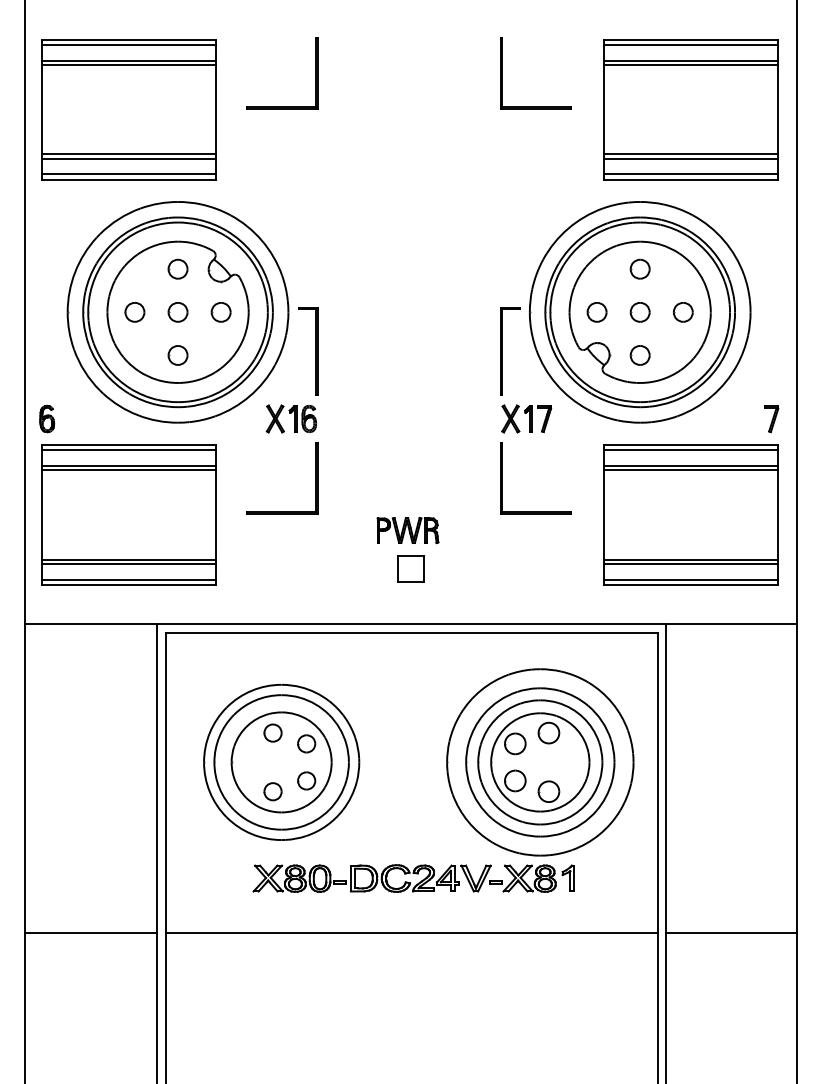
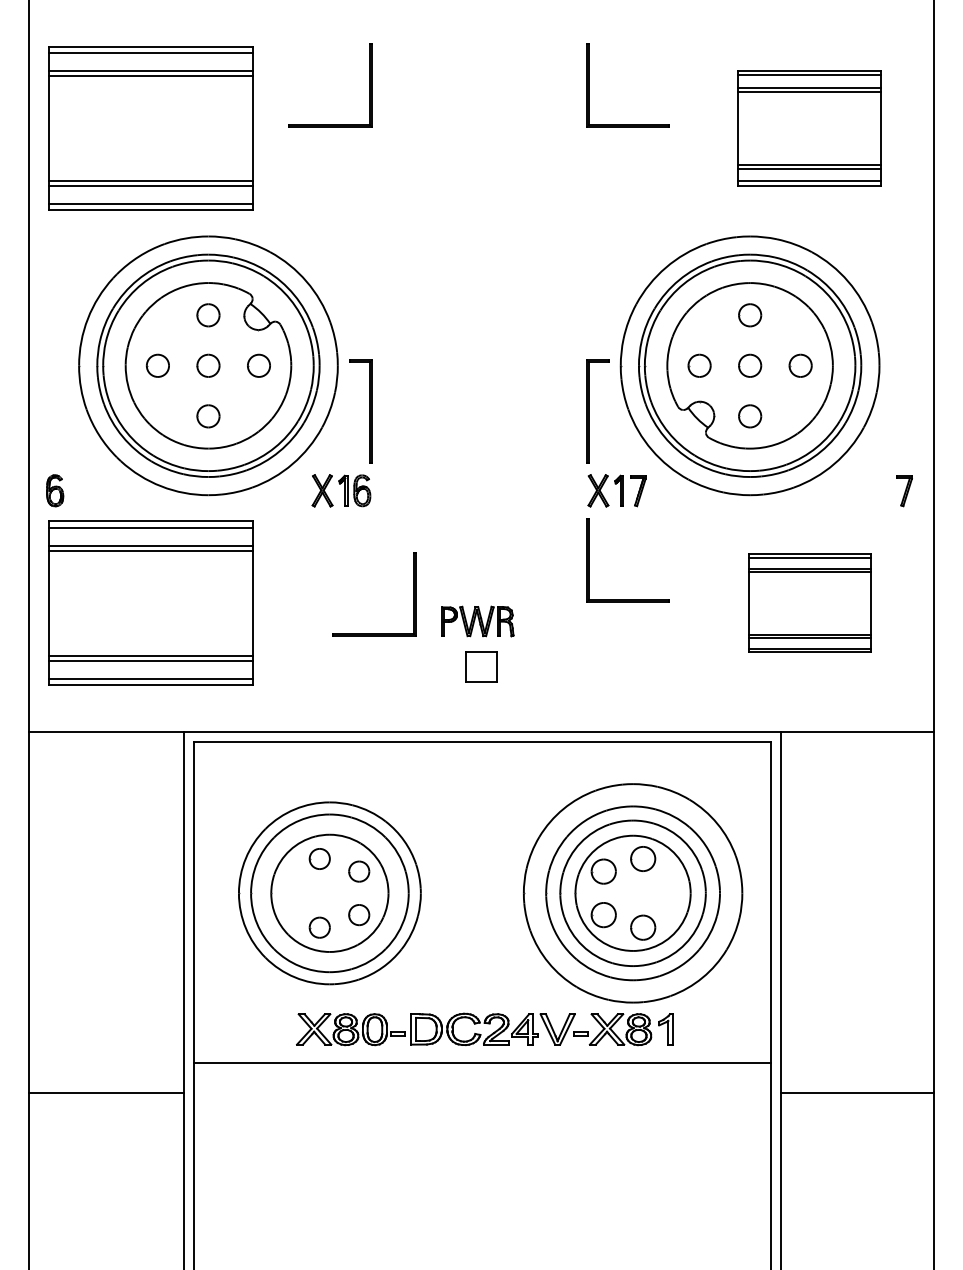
part: (690, 109) -> (809, 128), size x0.7
part: (315, 478) -> (413, 594), moved
part: (690, 514) -> (809, 602), size x0.6
line: (411, 933) -> (482, 1063), moved

